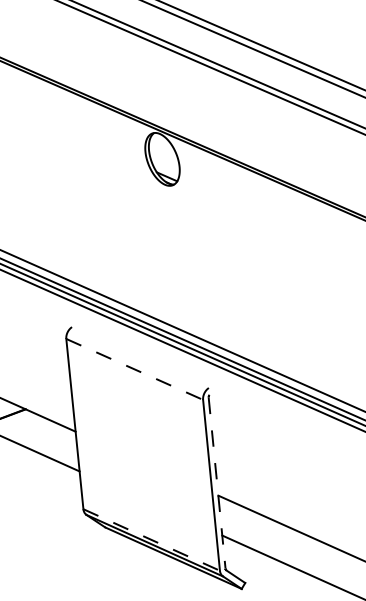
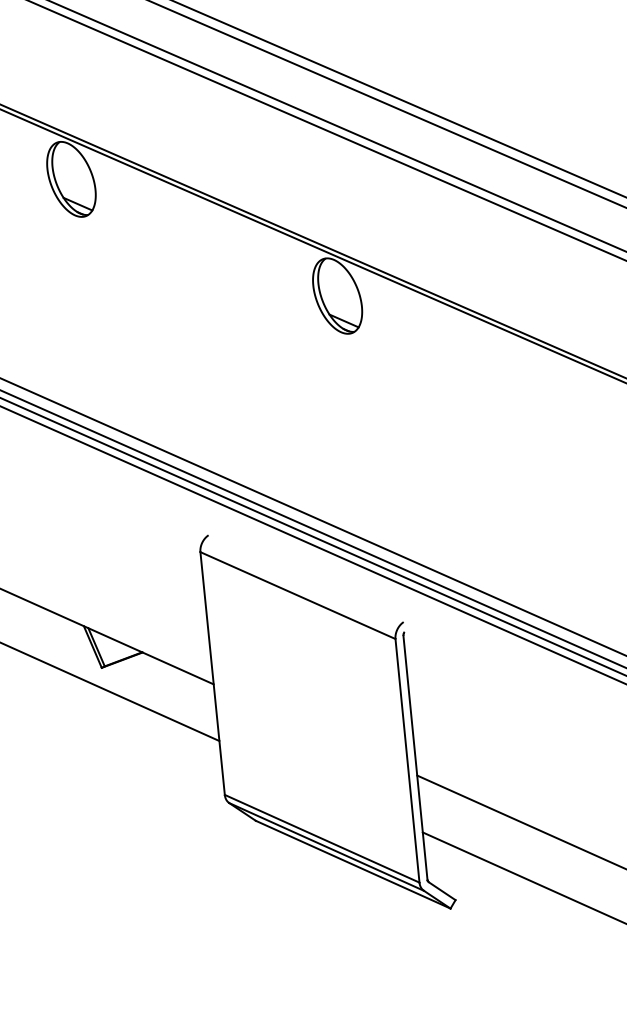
line: (134, 369) -> (297, 595), dashed -> solid
line: (217, 483) -> (415, 758), dashed -> solid
line: (151, 539) -> (322, 838), dashed -> solid

